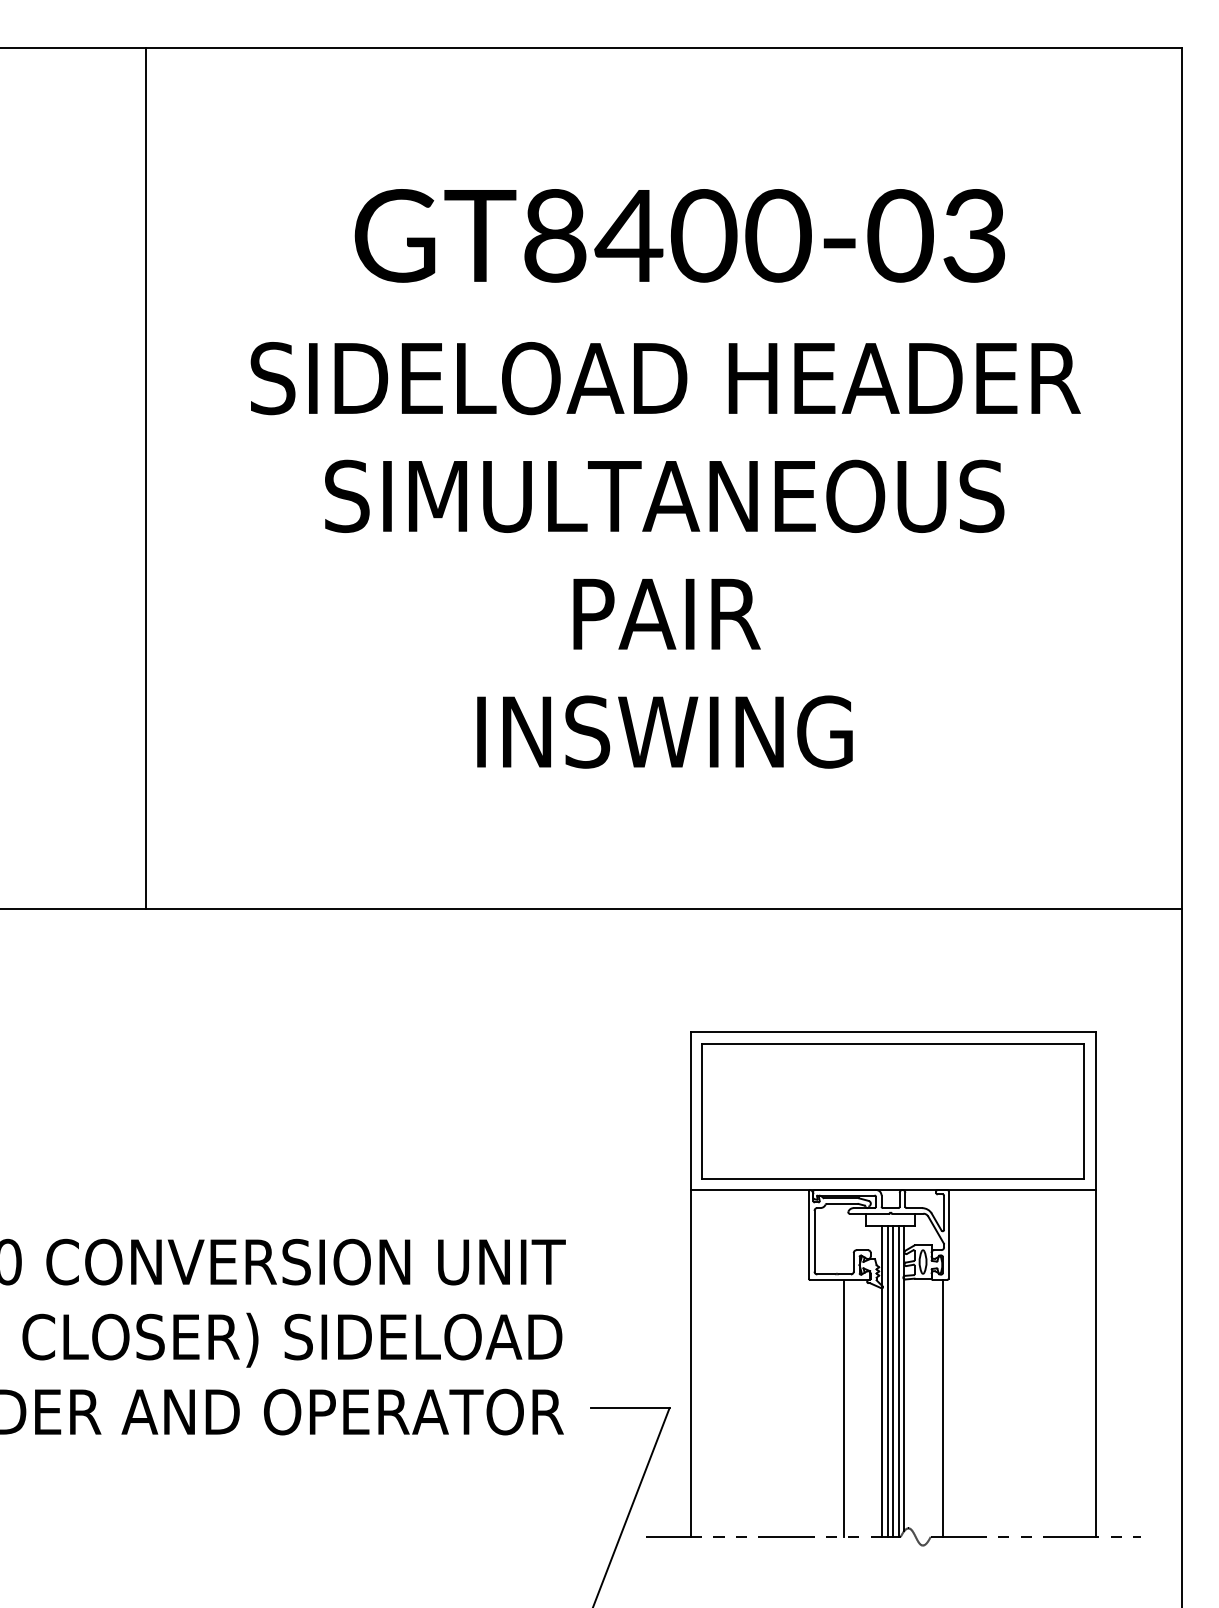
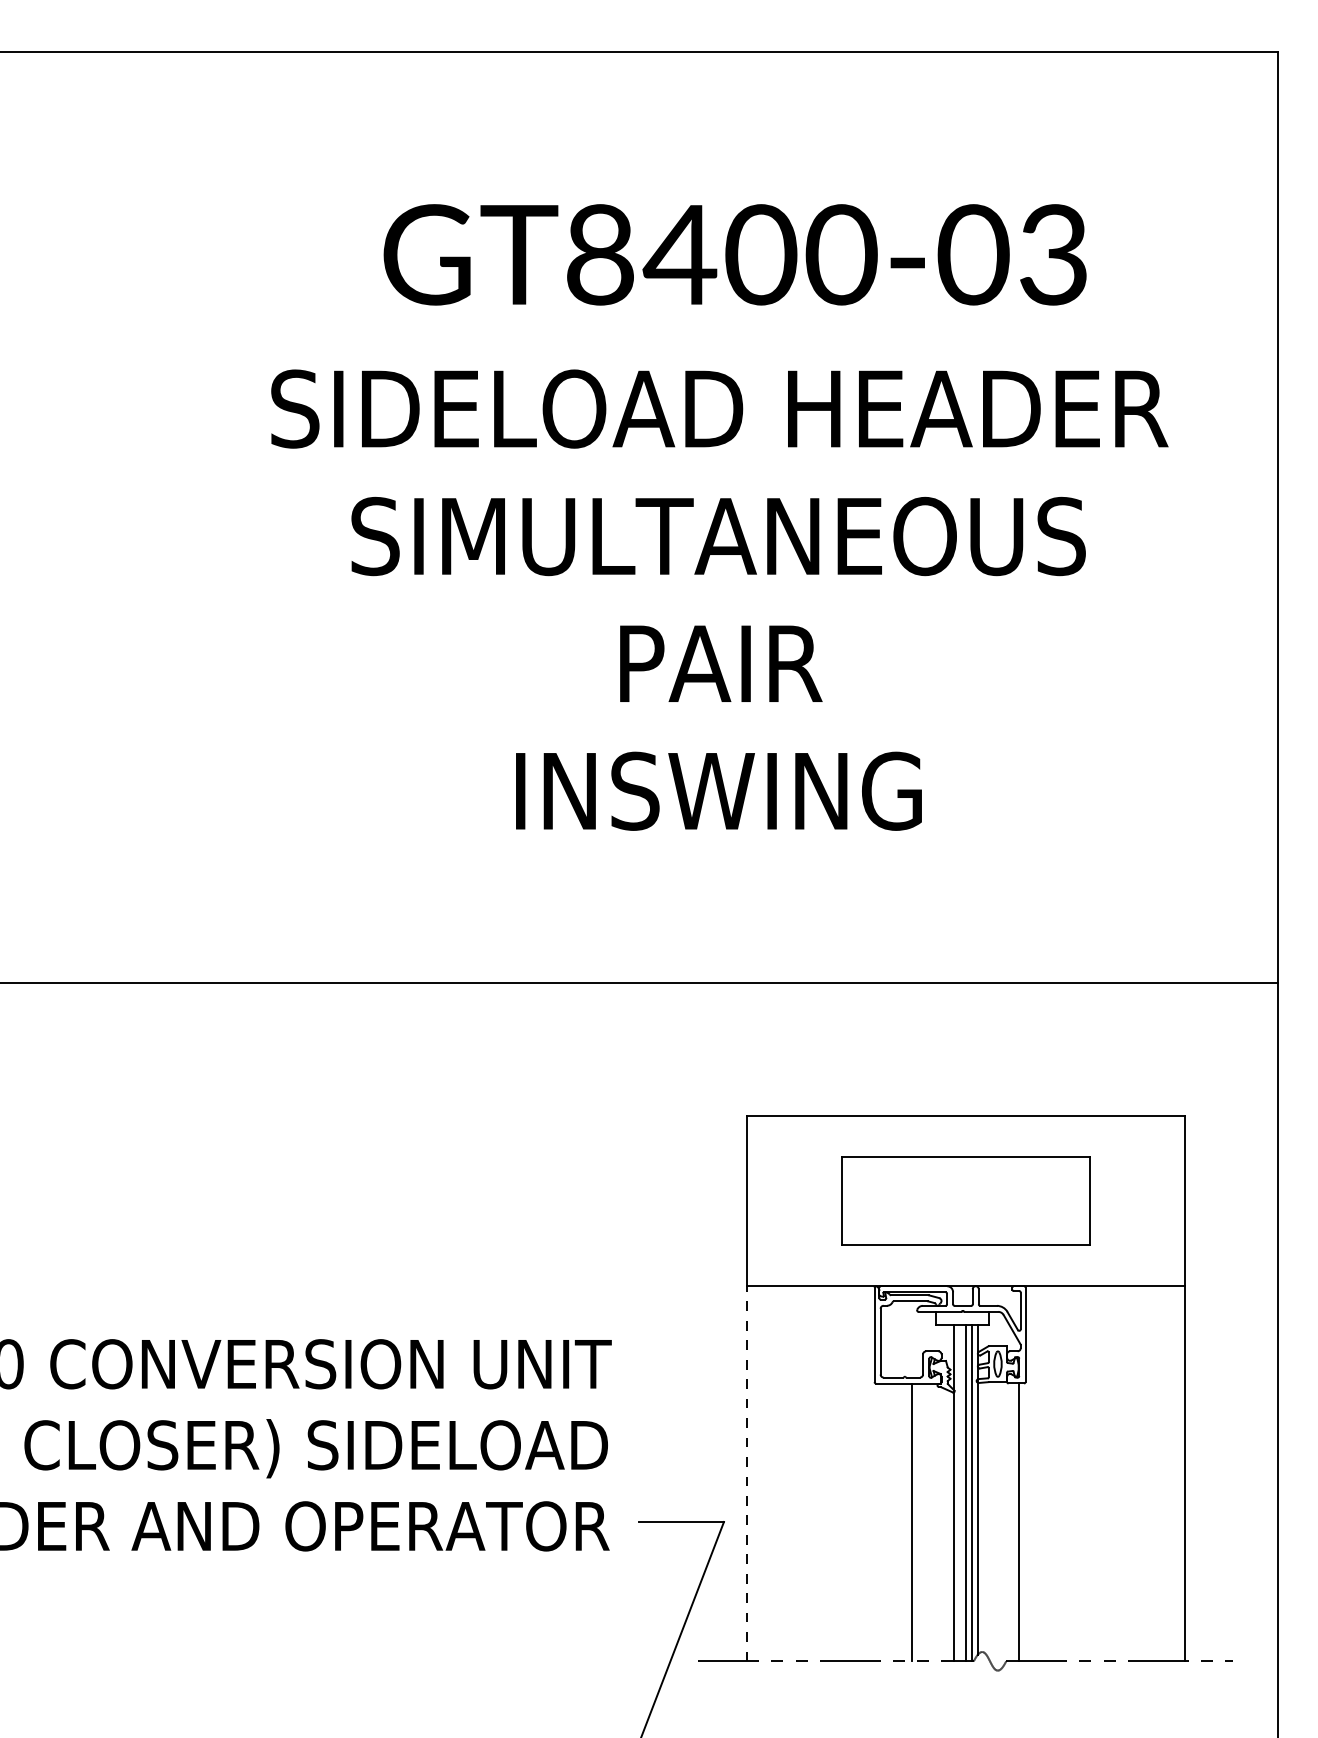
line: (146, 478) -> (158, 517), removed
part: (892, 1111) -> (964, 1201), size x0.6
line: (690, 1362) -> (746, 1472), solid -> dashed
line: (887, 1381) -> (959, 1493), removed

